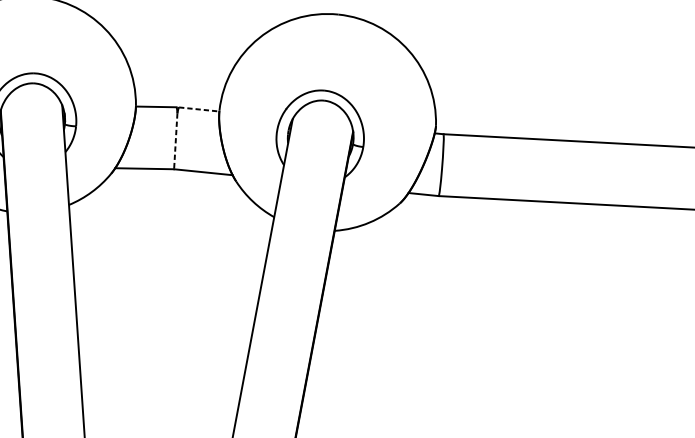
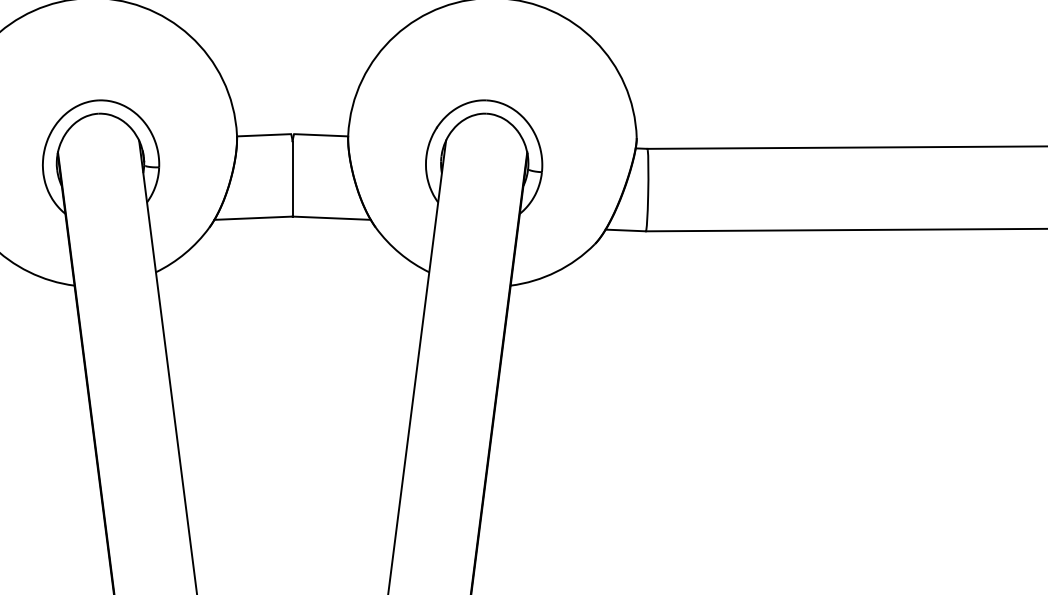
line: (199, 109) -> (321, 135), dashed -> solid
line: (175, 141) -> (292, 179), dashed -> solid

